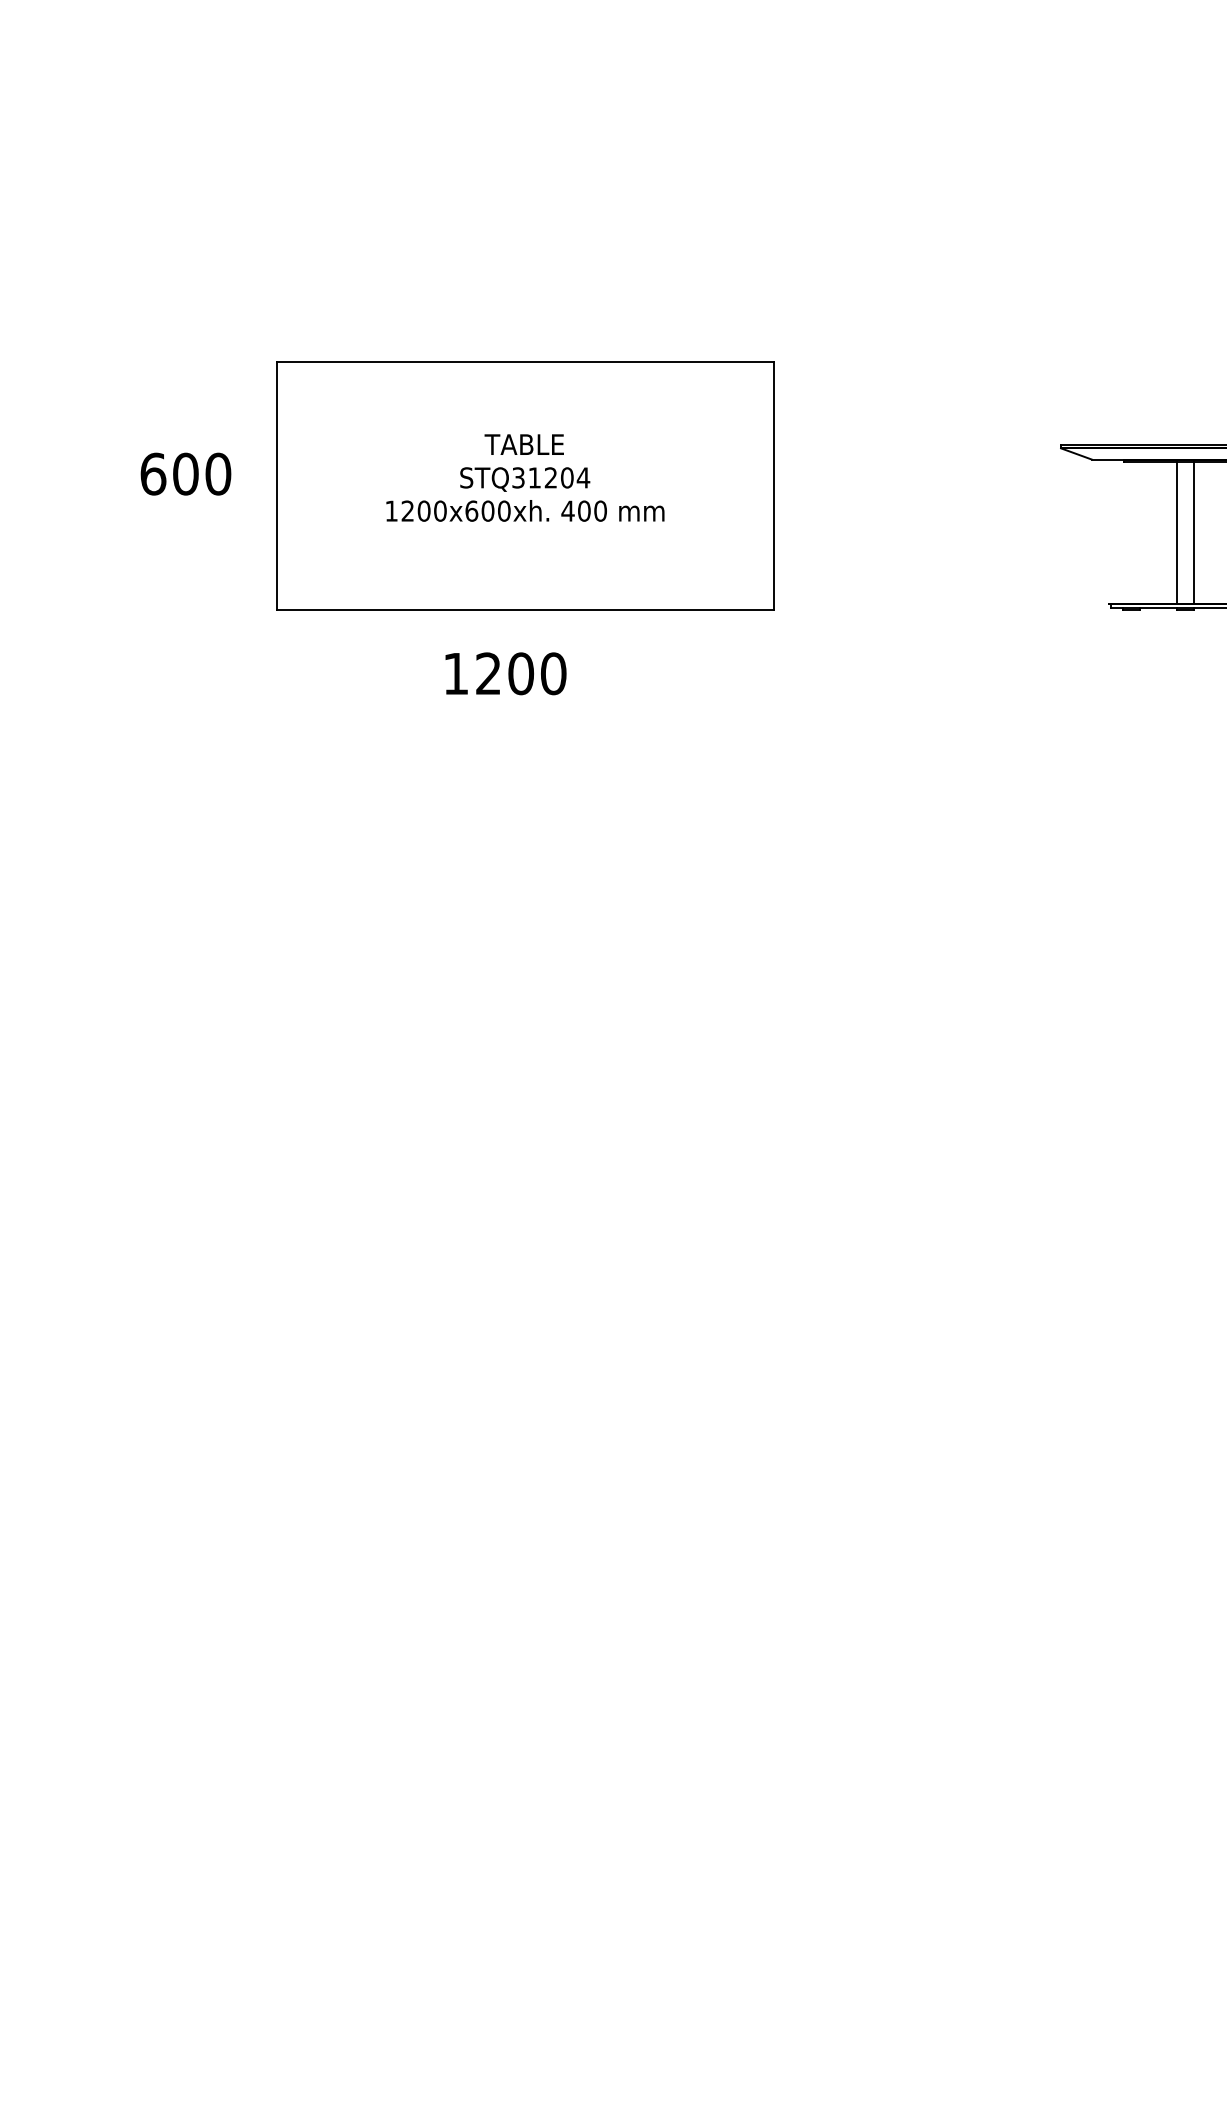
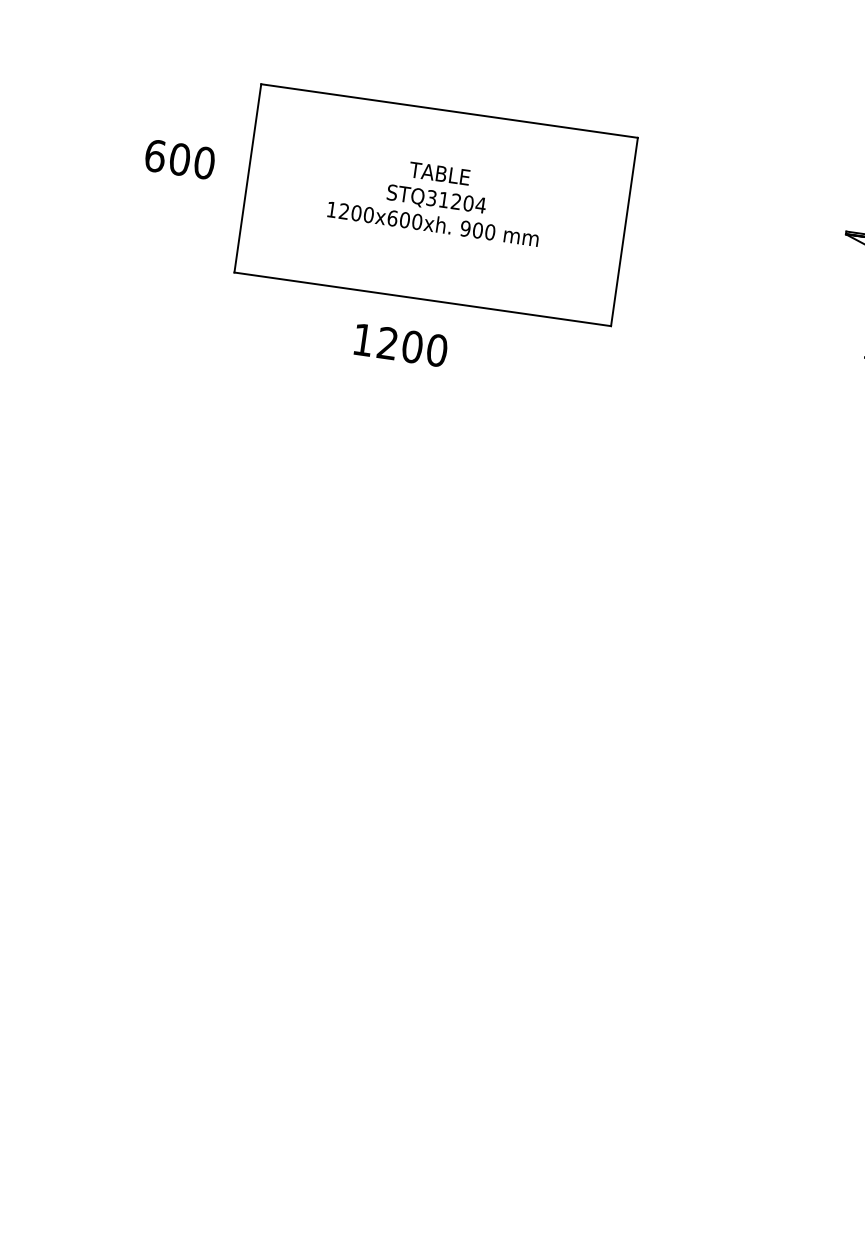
text: (567, 510) -> (465, 228), 400 -> 900

